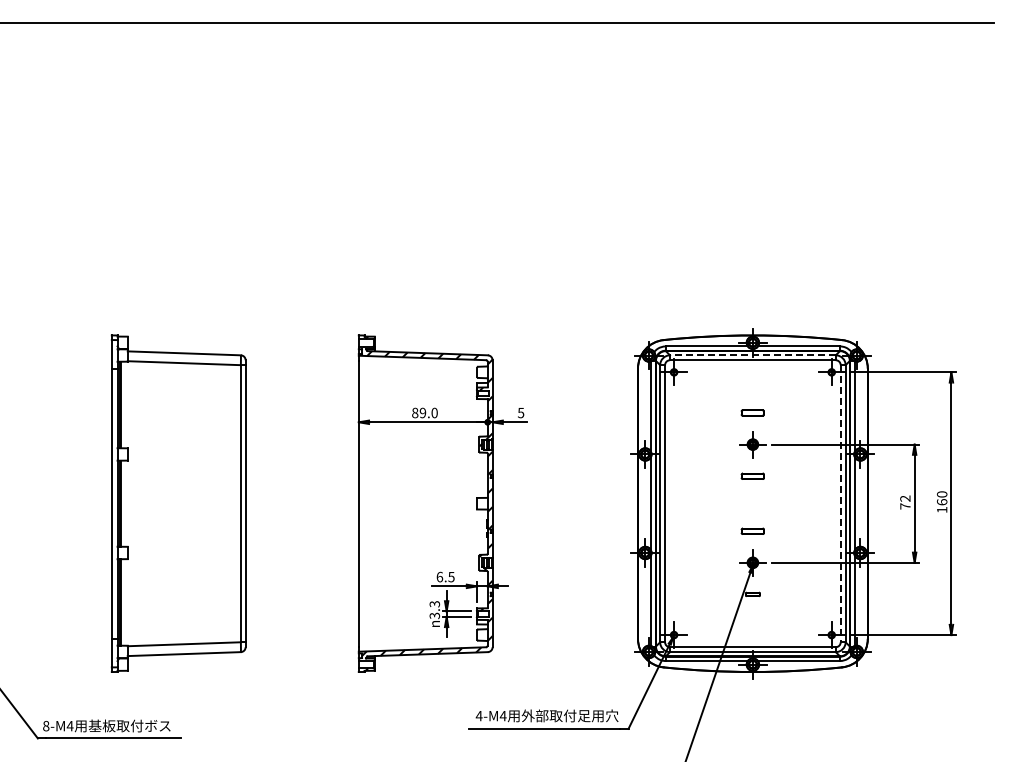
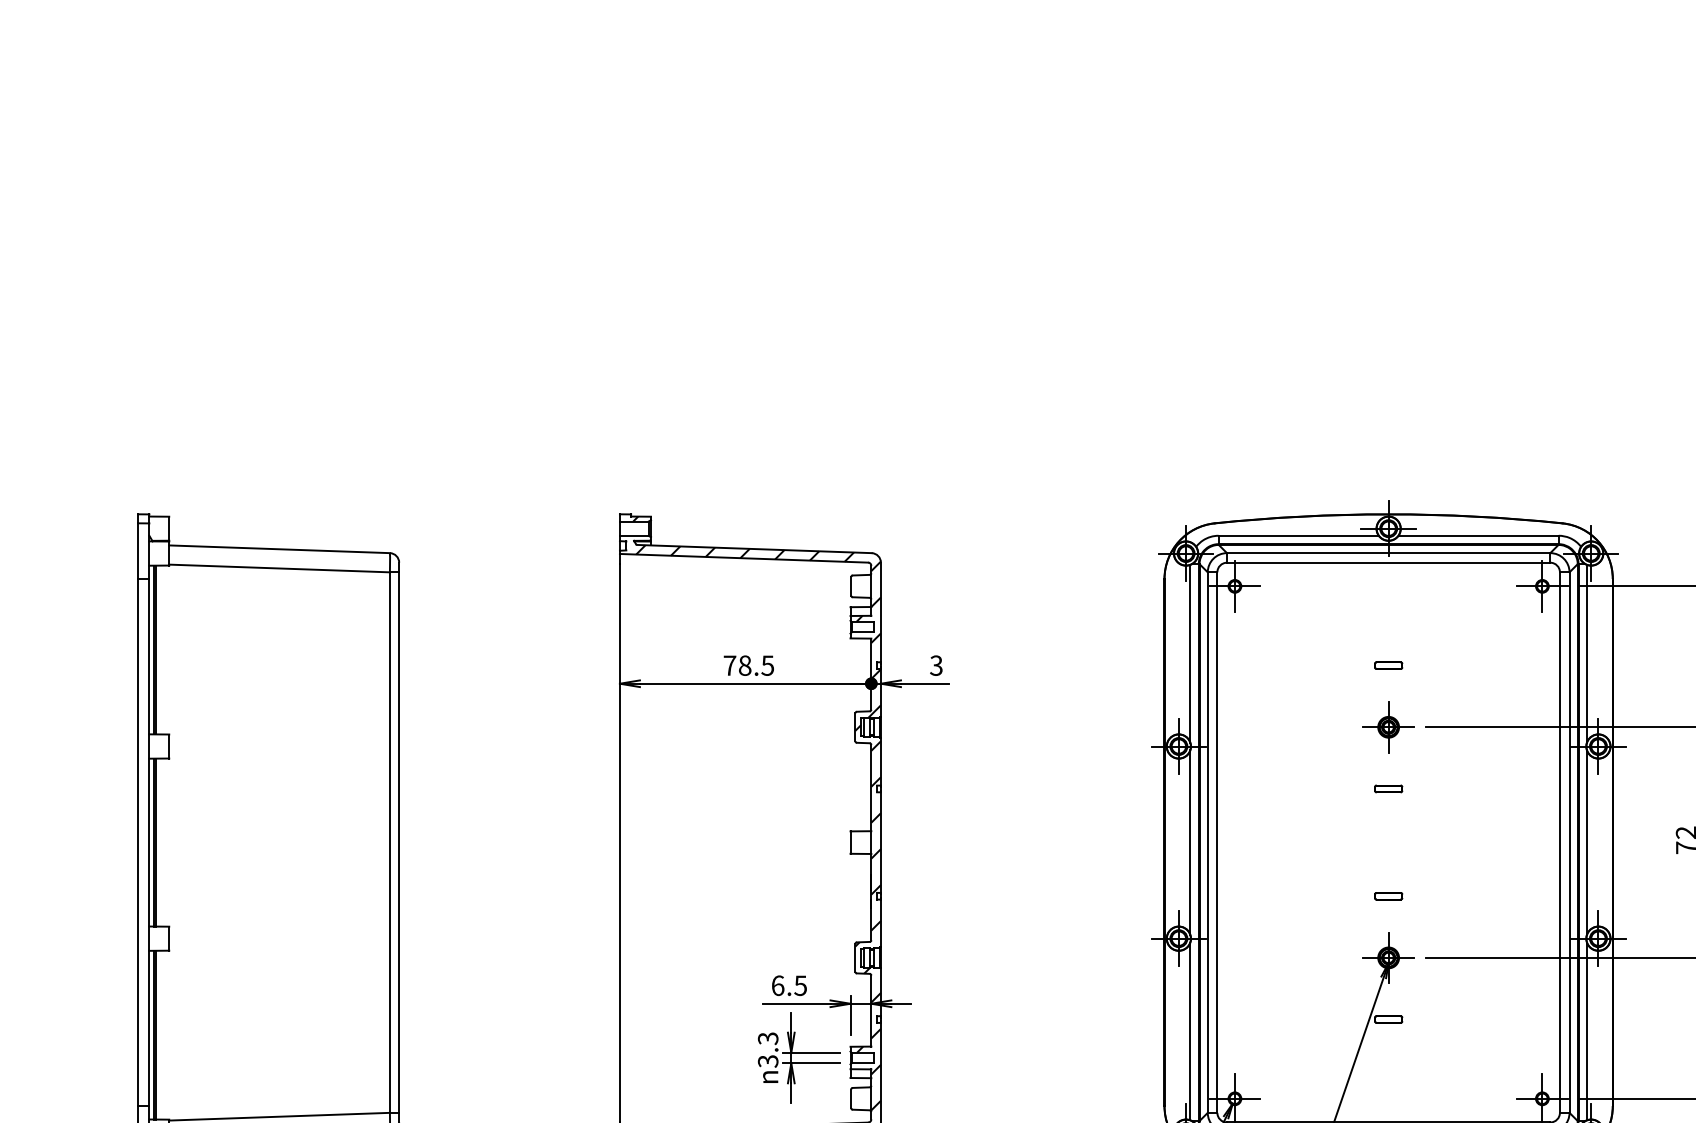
line: (752, 355) -> (1387, 553), dashed -> solid
text: (424, 412) -> (748, 664), 89.0 -> 78.5
text: (521, 412) -> (937, 664), 5 -> 3
part: (752, 412) -> (1387, 664), size x0.62
part: (752, 475) -> (1387, 787), size x0.62
line: (840, 503) -> (1559, 842), dashed -> solid
part: (752, 530) -> (1387, 894), size x0.62

